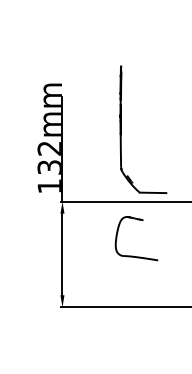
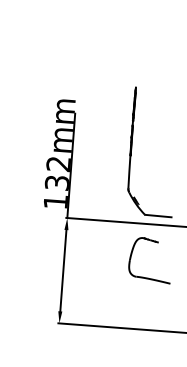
part: (133, 255) -> (146, 276), moved

